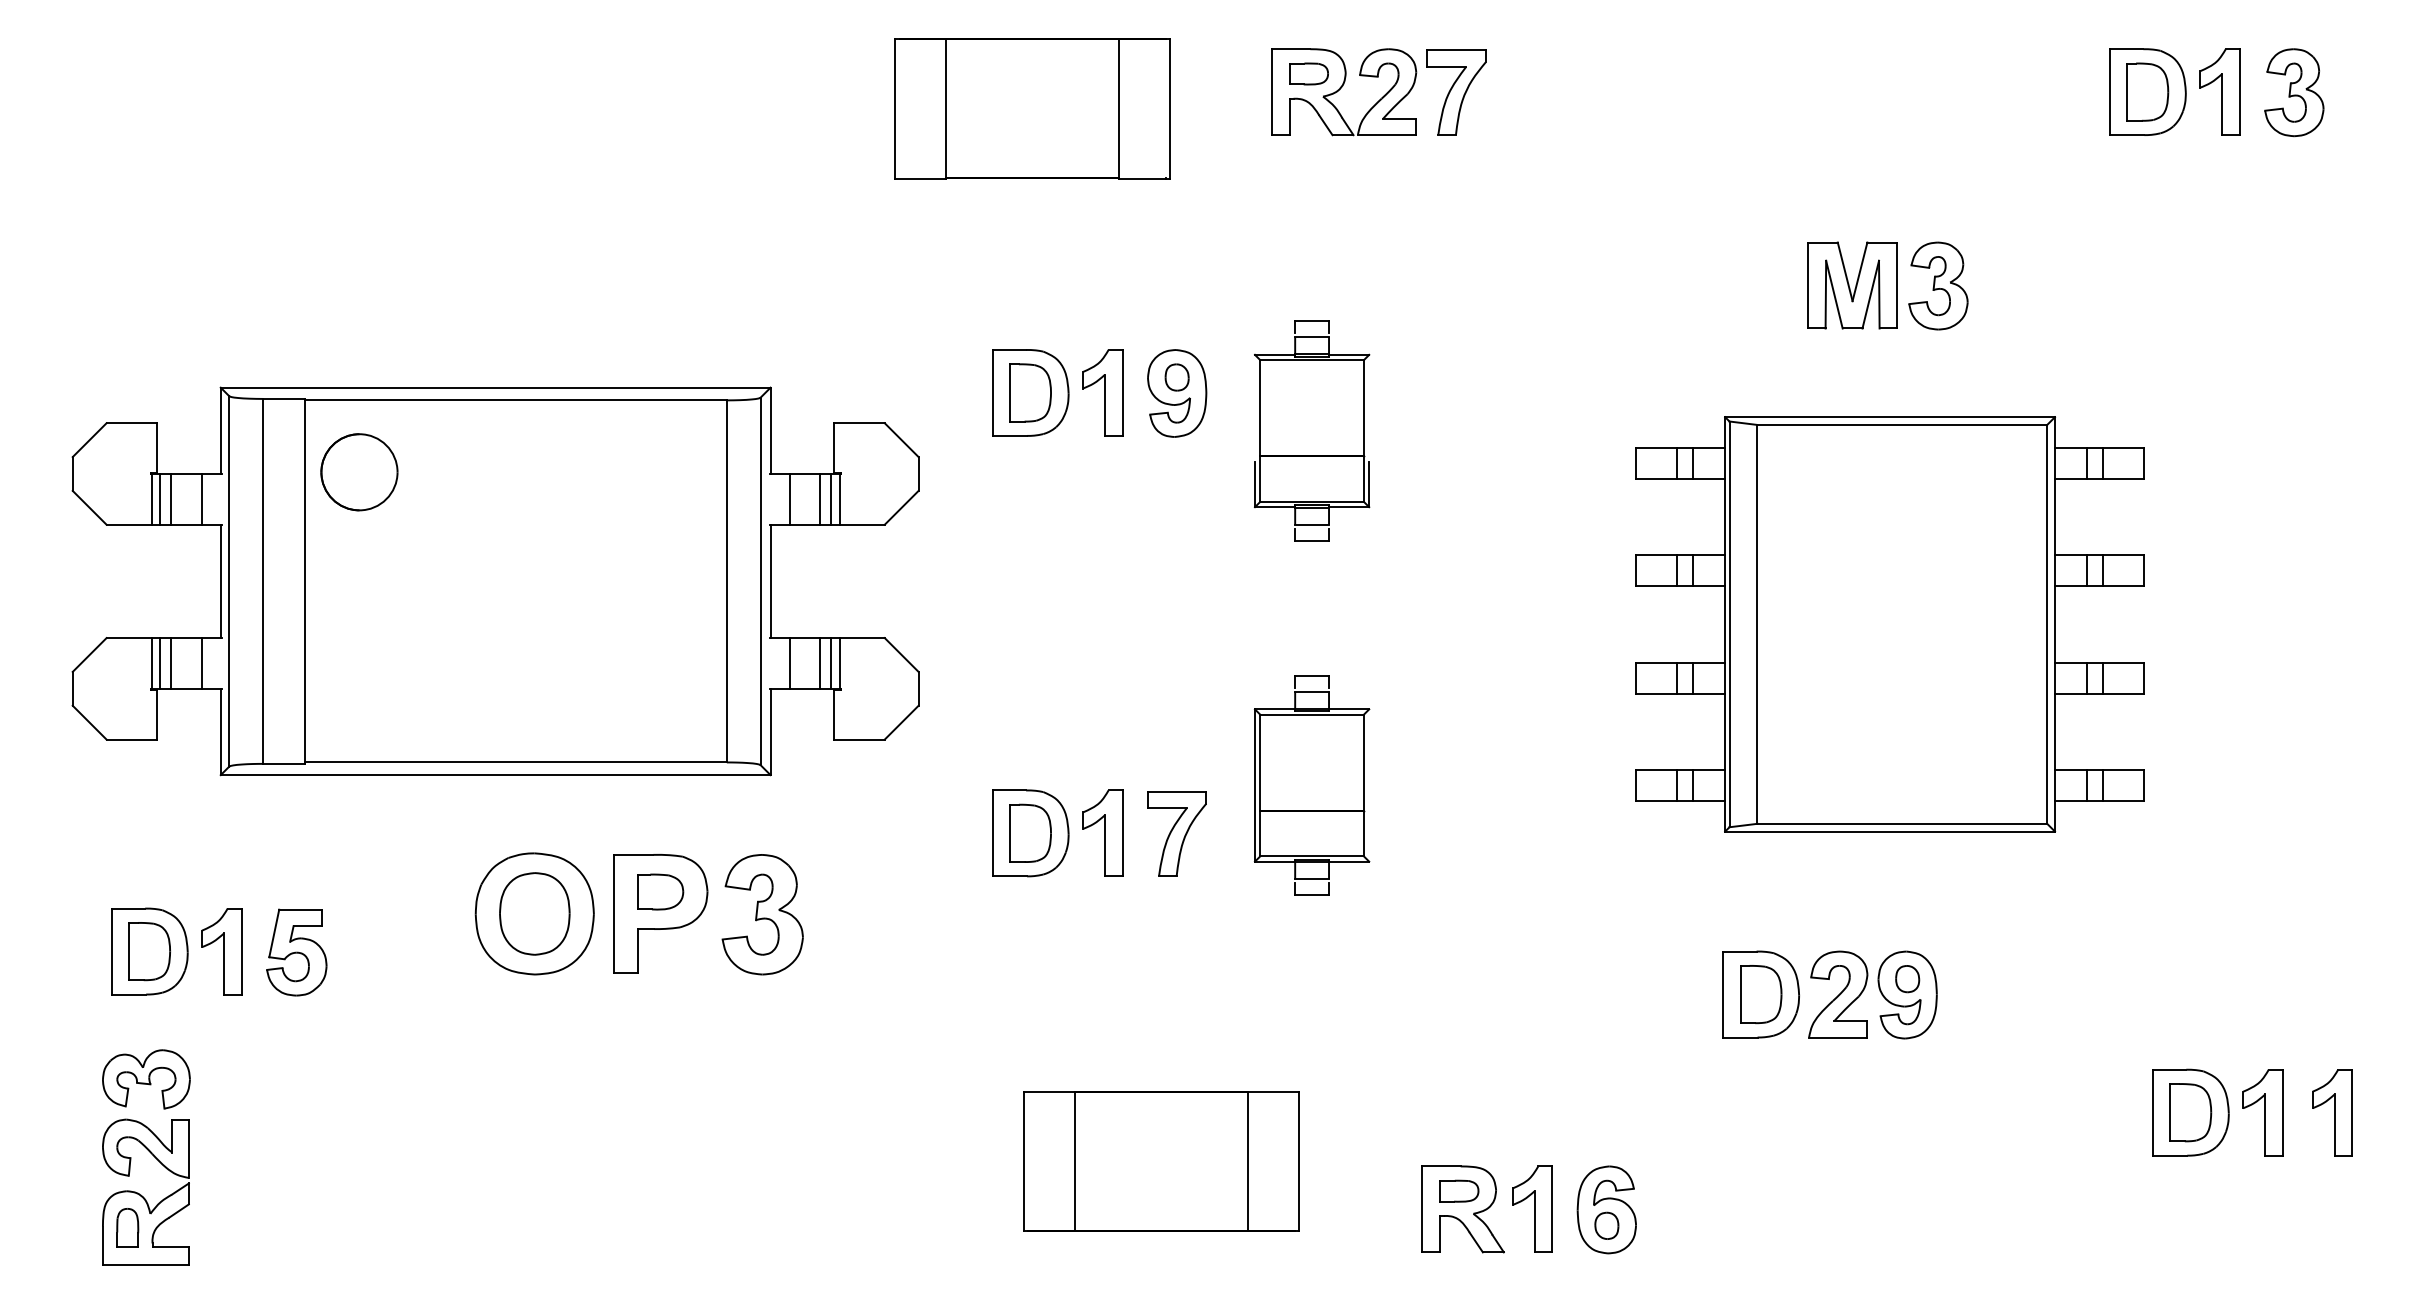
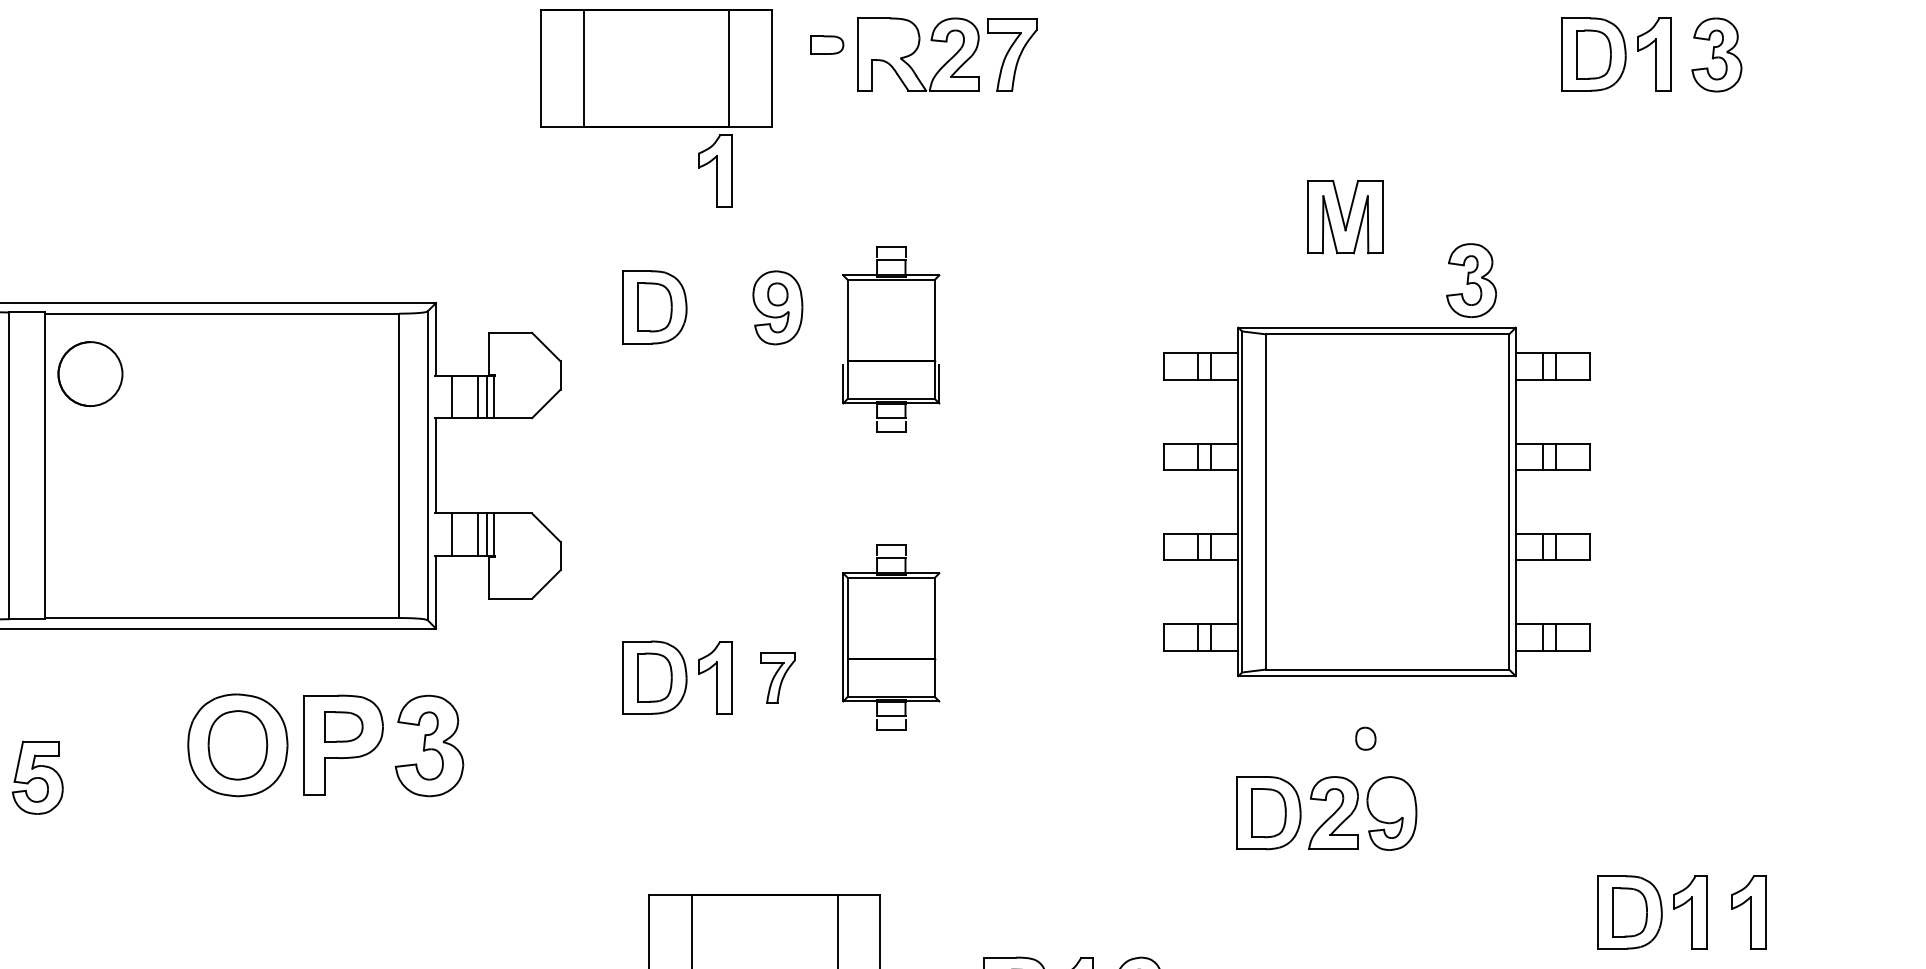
part: (1308, 73) -> (826, 44), moved
part: (1938, 285) -> (1471, 280), moved
part: (1102, 392) -> (715, 170), moved
part: (1176, 833) -> (777, 677), size x0.7
part: (1907, 979) -> (1365, 739), moved

